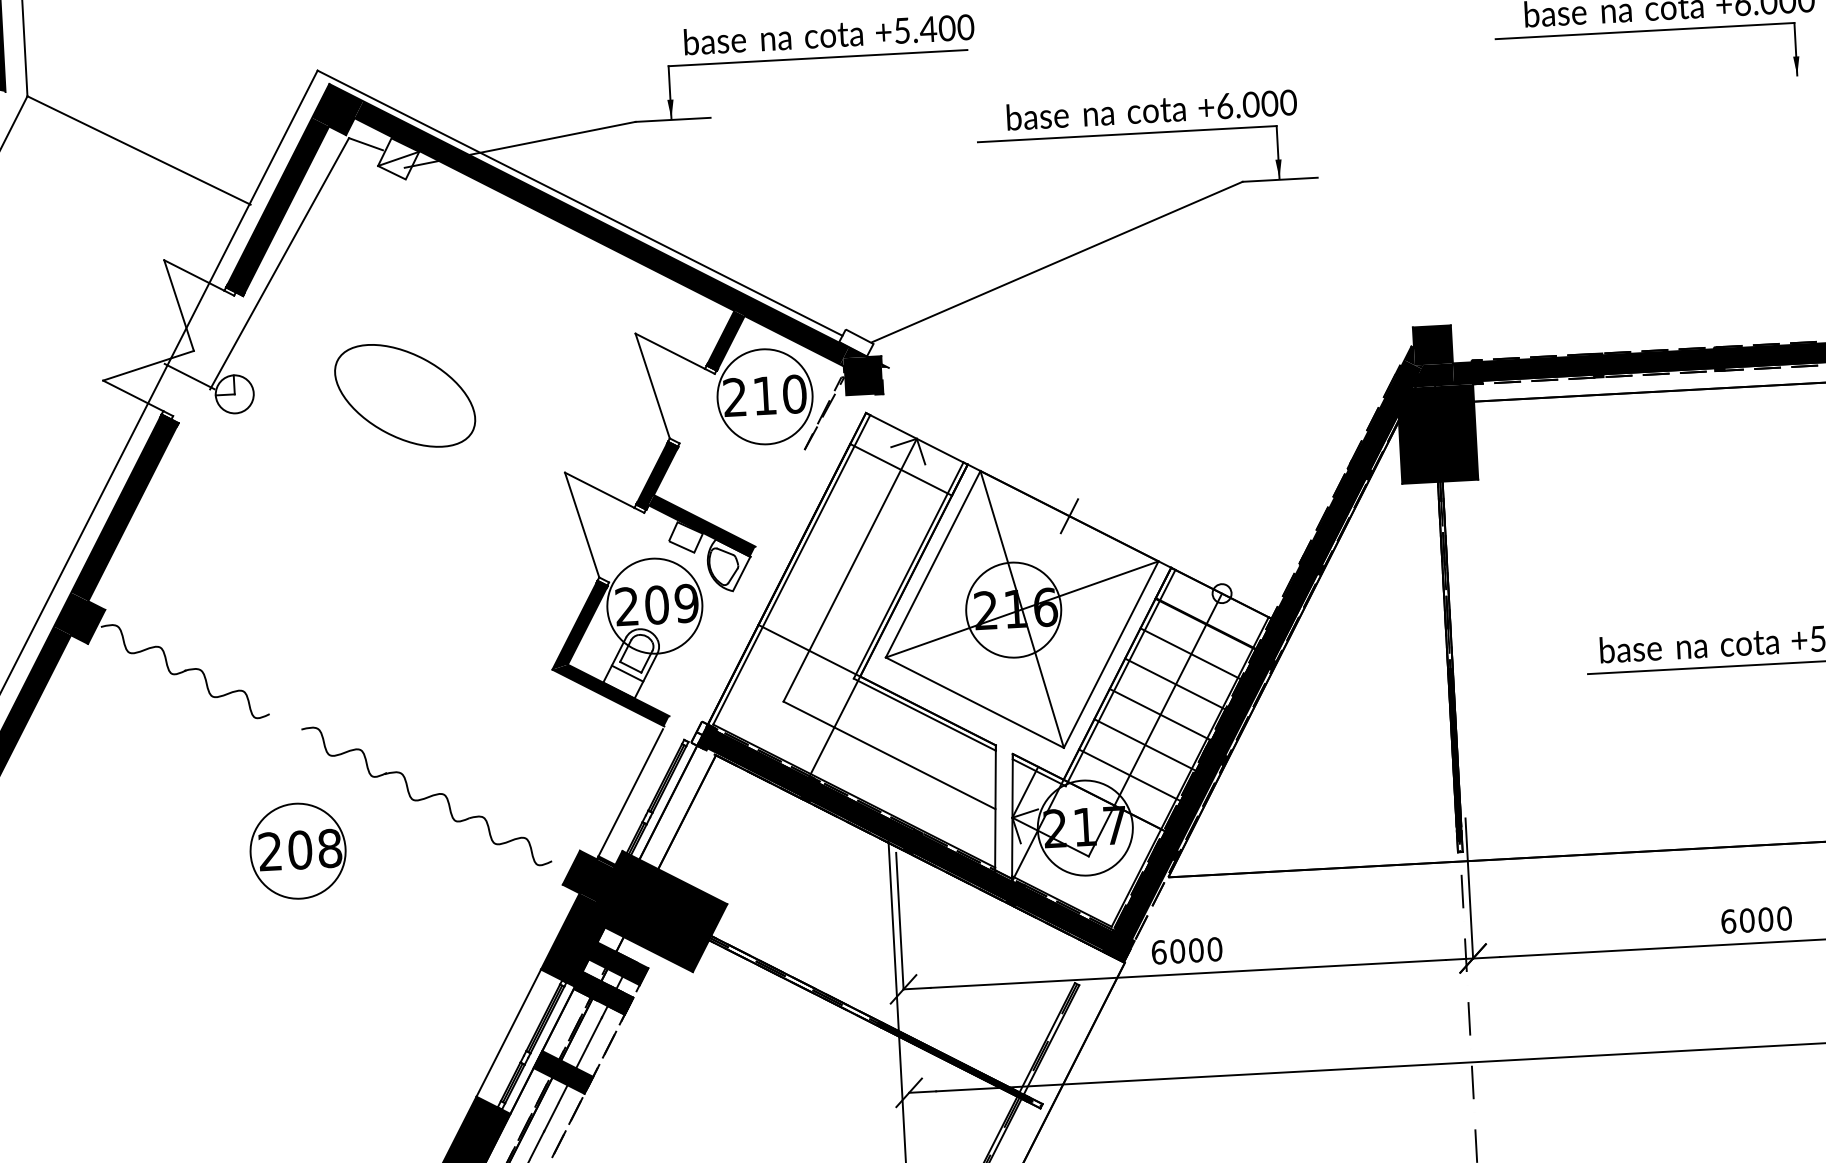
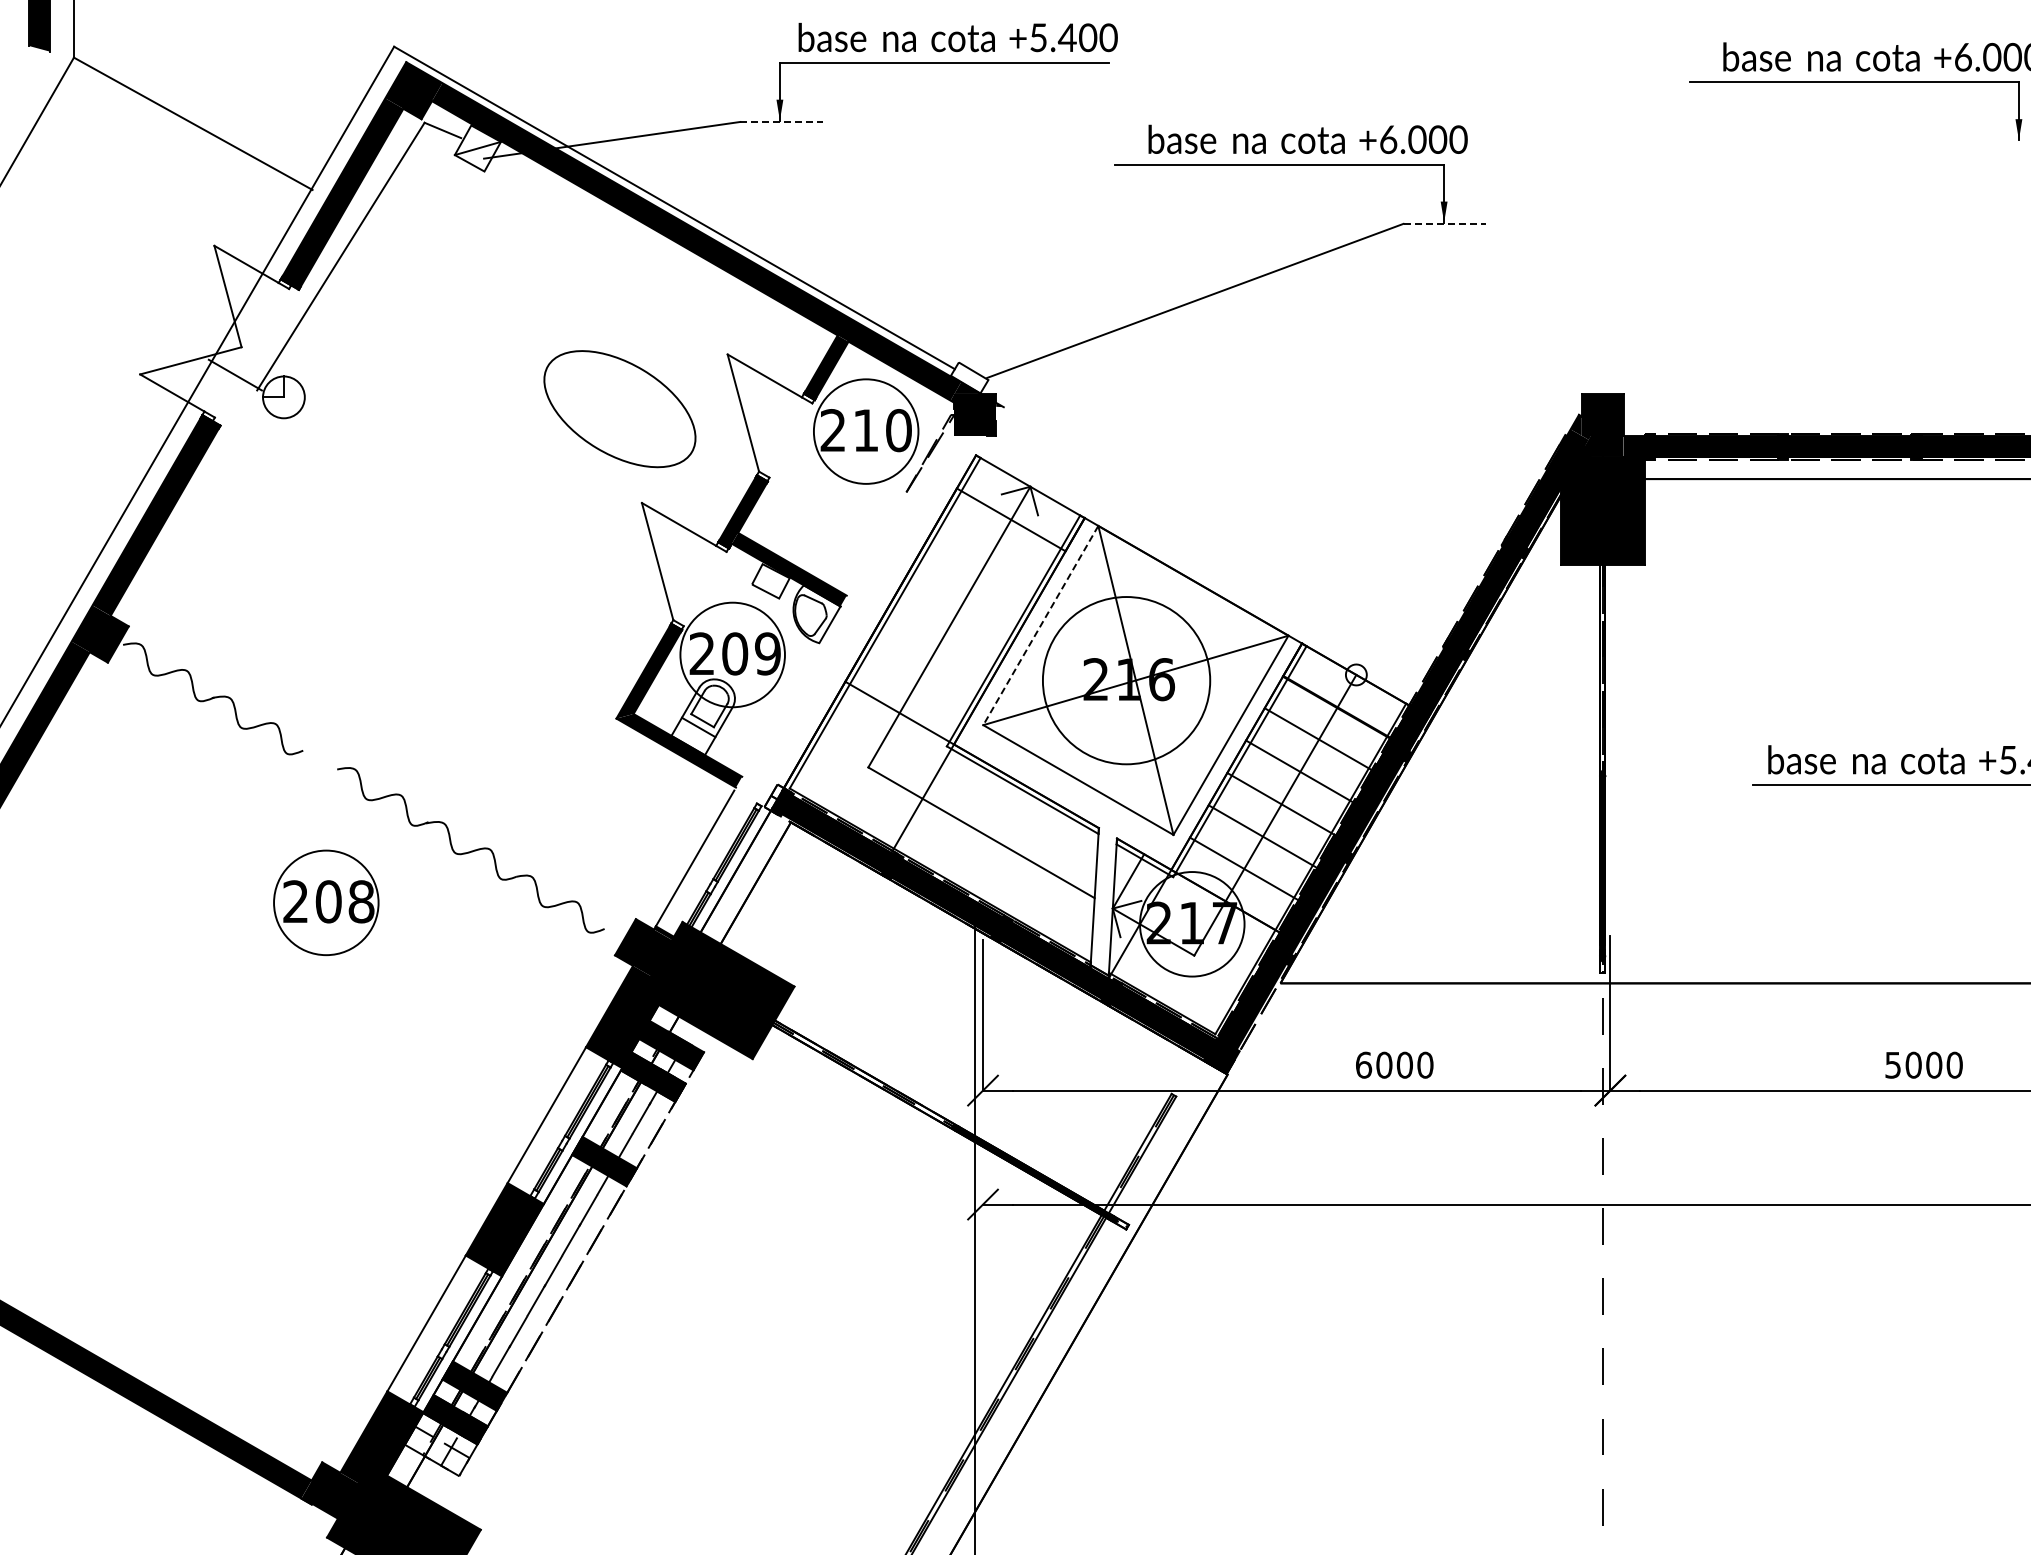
line: (673, 119) -> (782, 121), solid -> dashed
line: (1280, 179) -> (1445, 223), solid -> dashed
part: (404, 396) -> (619, 409), moved
line: (1068, 515) -> (1192, 580), removed
line: (932, 564) -> (1040, 625), solid -> dashed
circle: (1013, 609) -> (1126, 680), size x1.6
text: (1728, 920) -> (1893, 1064), 6000 -> 5000
text: (1186, 950) -> (1394, 1064), moved

